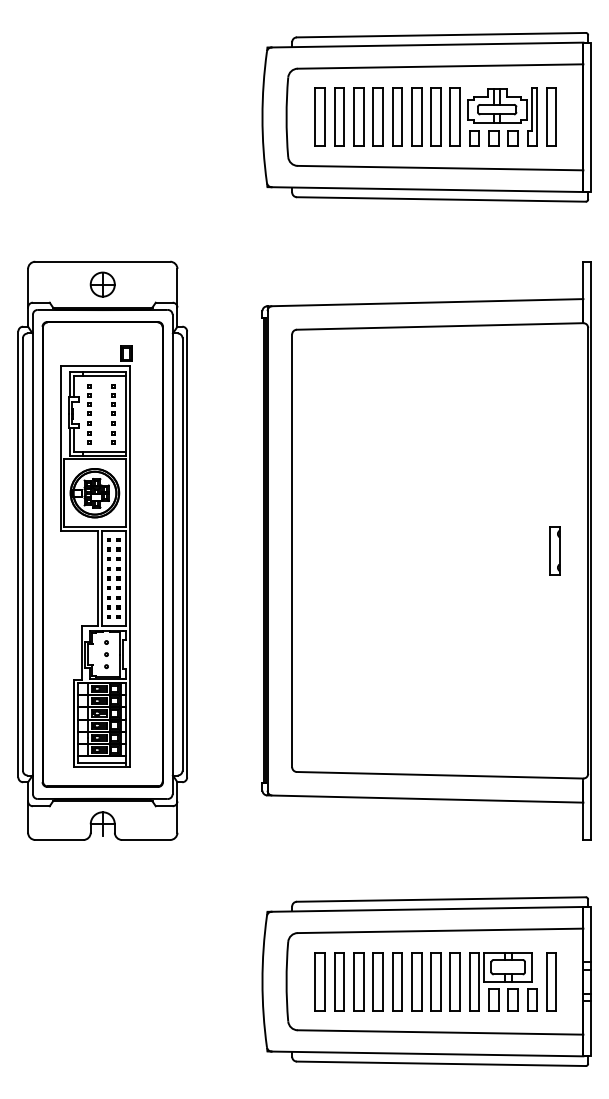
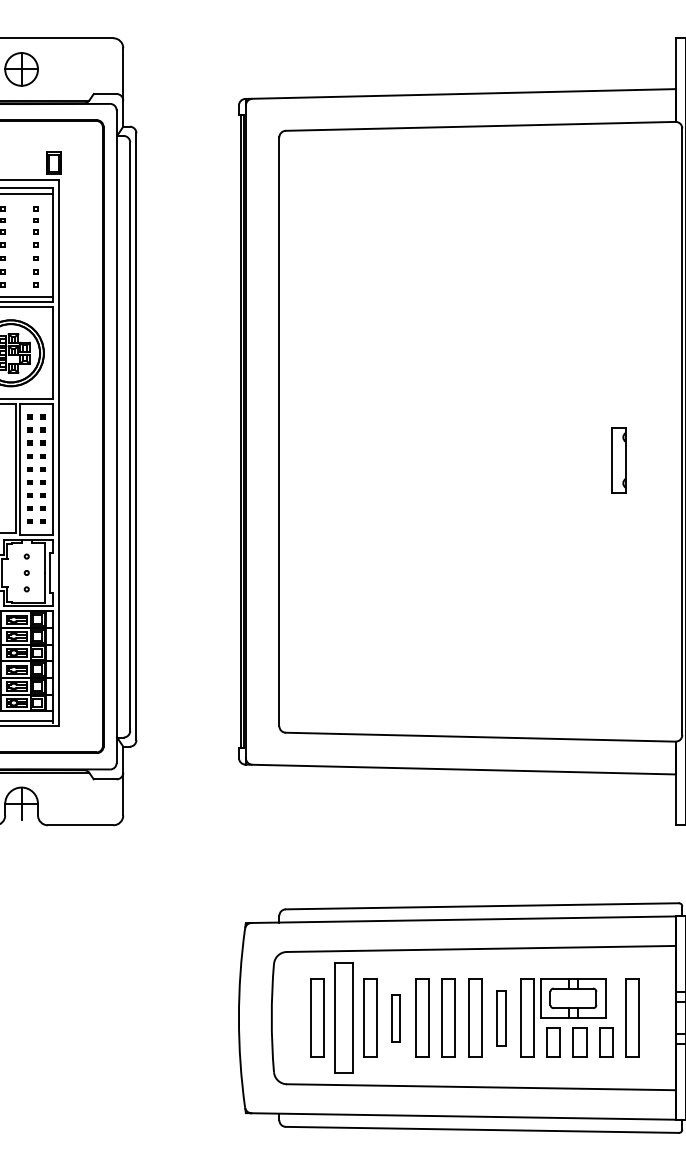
part: (554, 550) -> (618, 459), moved
part: (339, 981) -> (343, 1017), size x1.4
part: (377, 981) -> (395, 1017), size x0.6
part: (454, 981) -> (500, 1017), size x0.7

